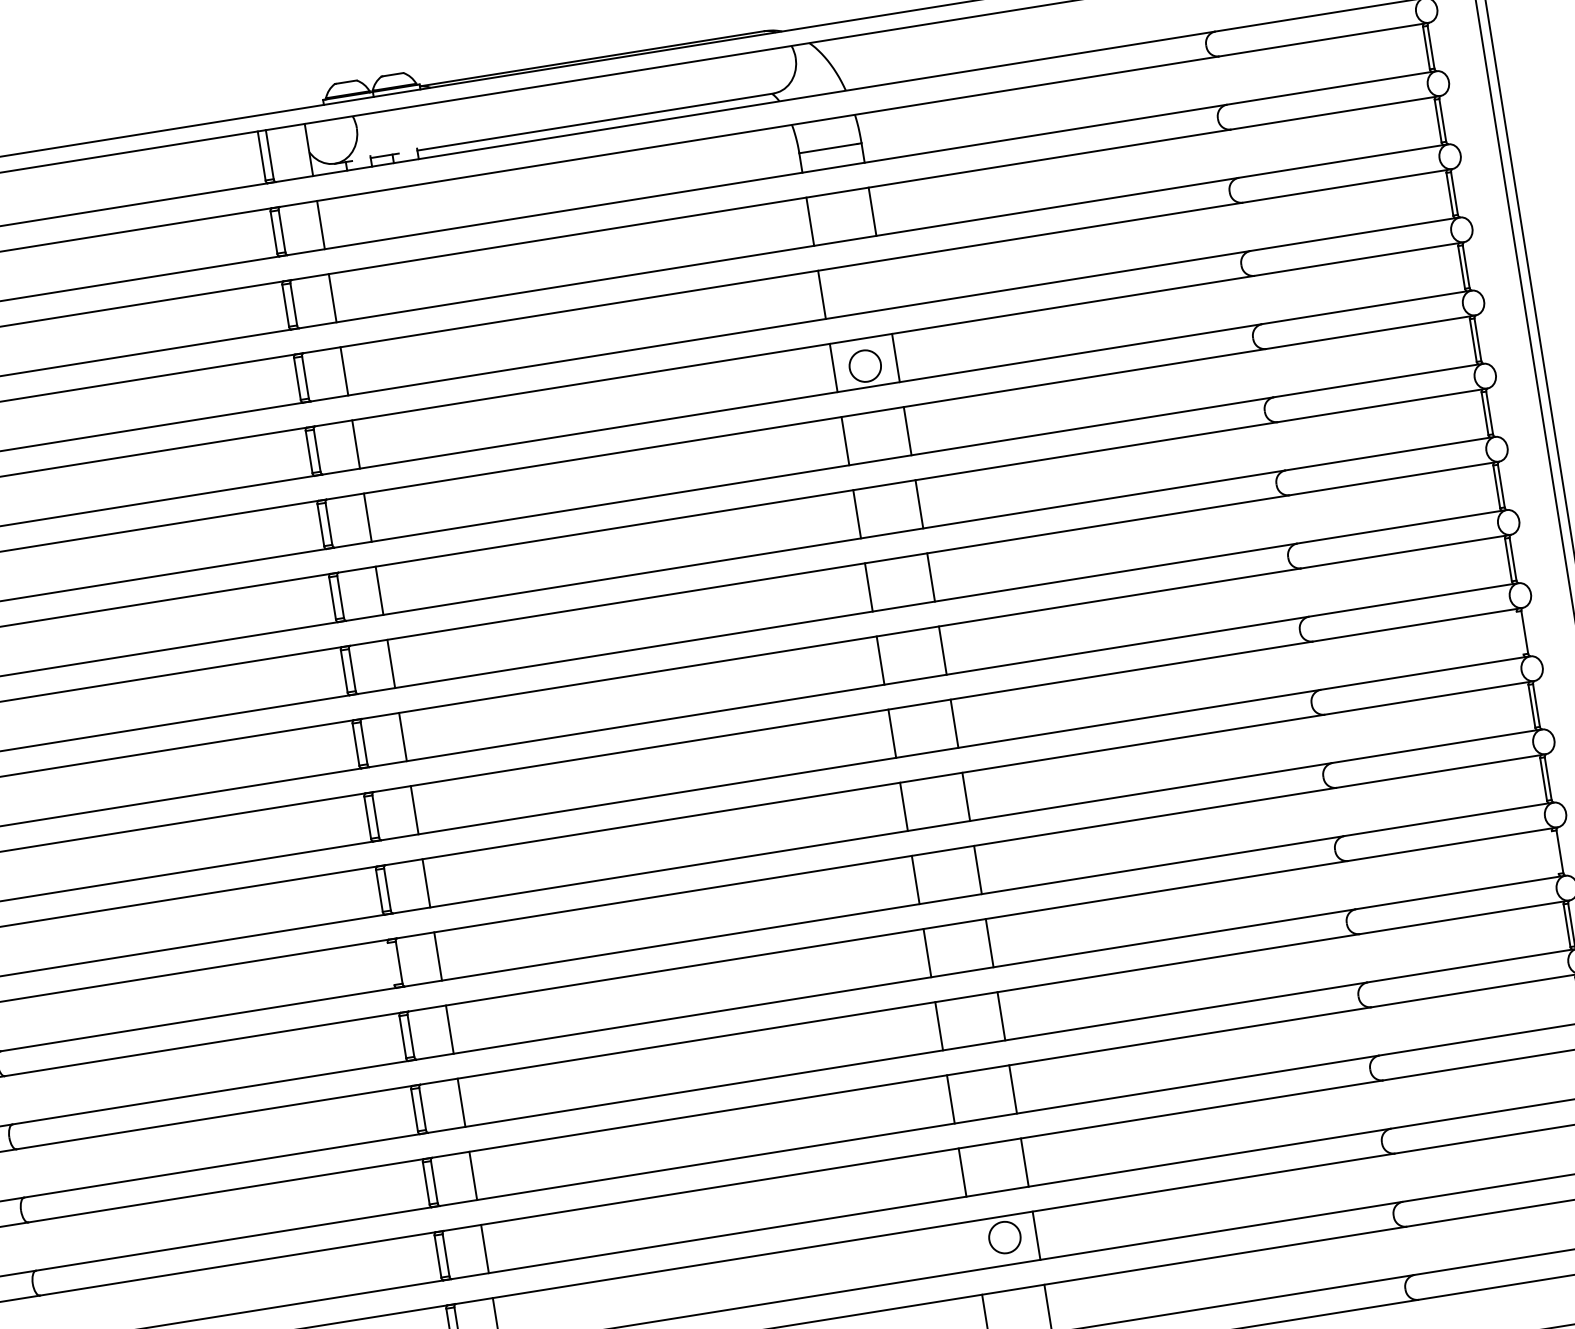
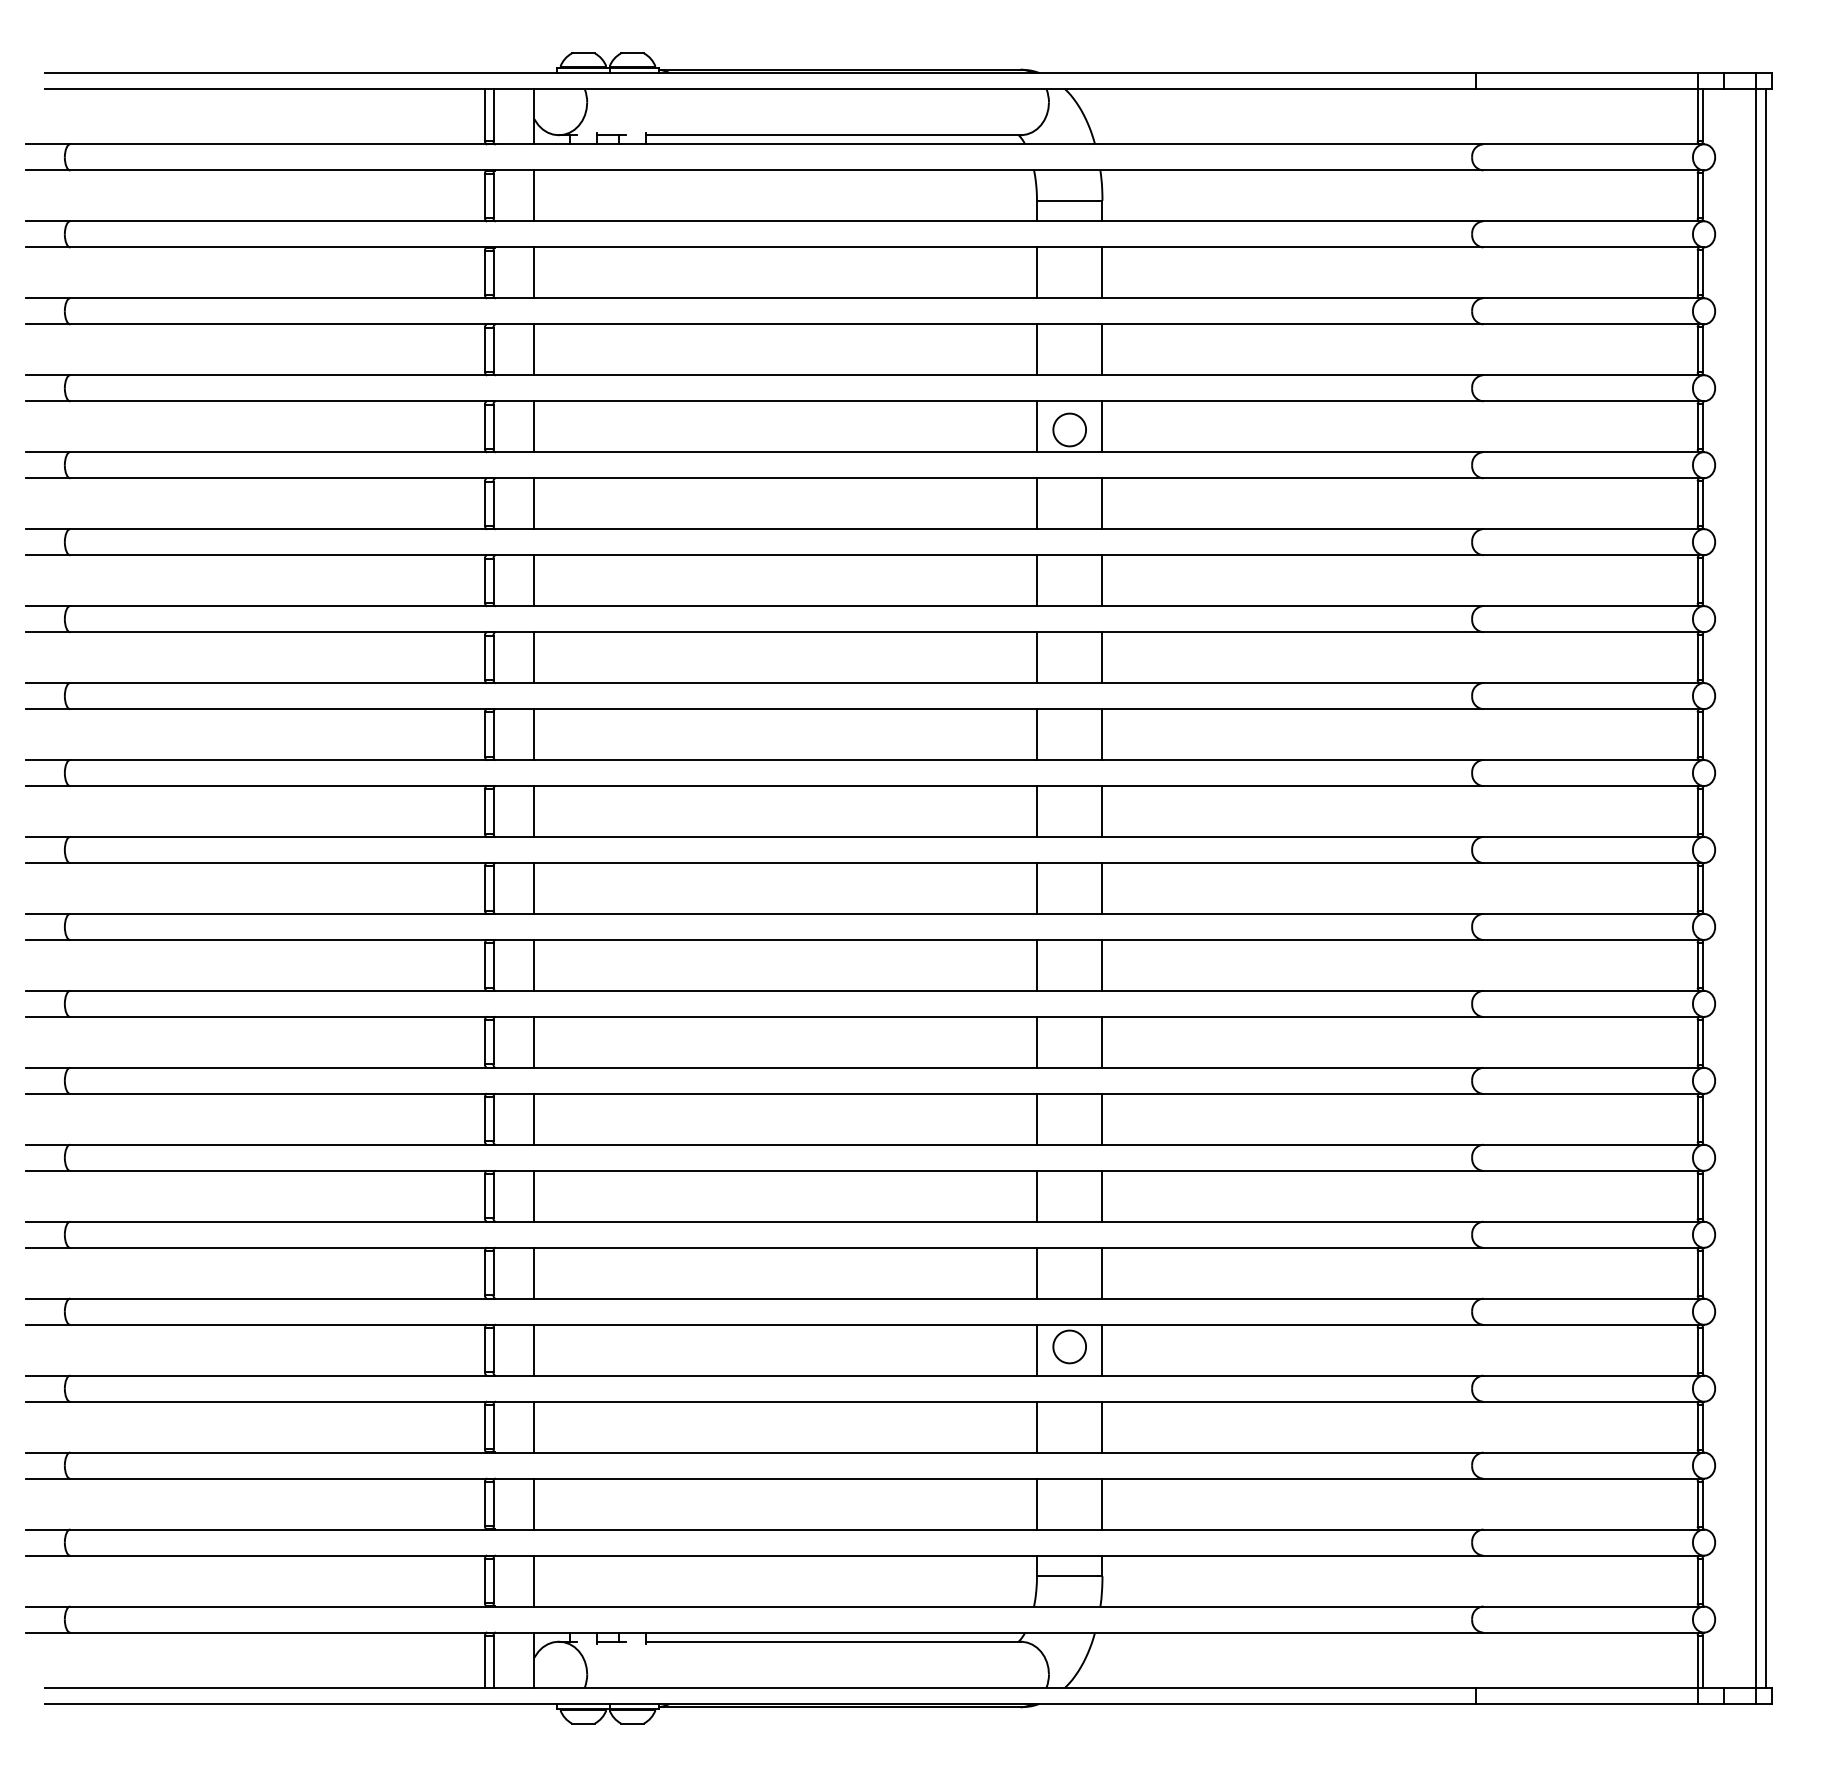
line: (884, 284) -> (1102, 349), added
line: (1520, 633) -> (1697, 811), added
line: (1555, 851) -> (1697, 1041), added
line: (391, 964) -> (485, 965), added
line: (973, 1245) -> (1036, 1349), added

